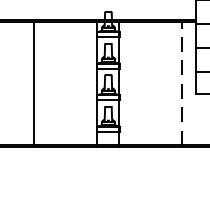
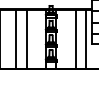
line: (181, 81) -> (85, 38), dashed -> solid
line: (56, 83) -> (26, 39), added
line: (160, 83) -> (75, 39), added

